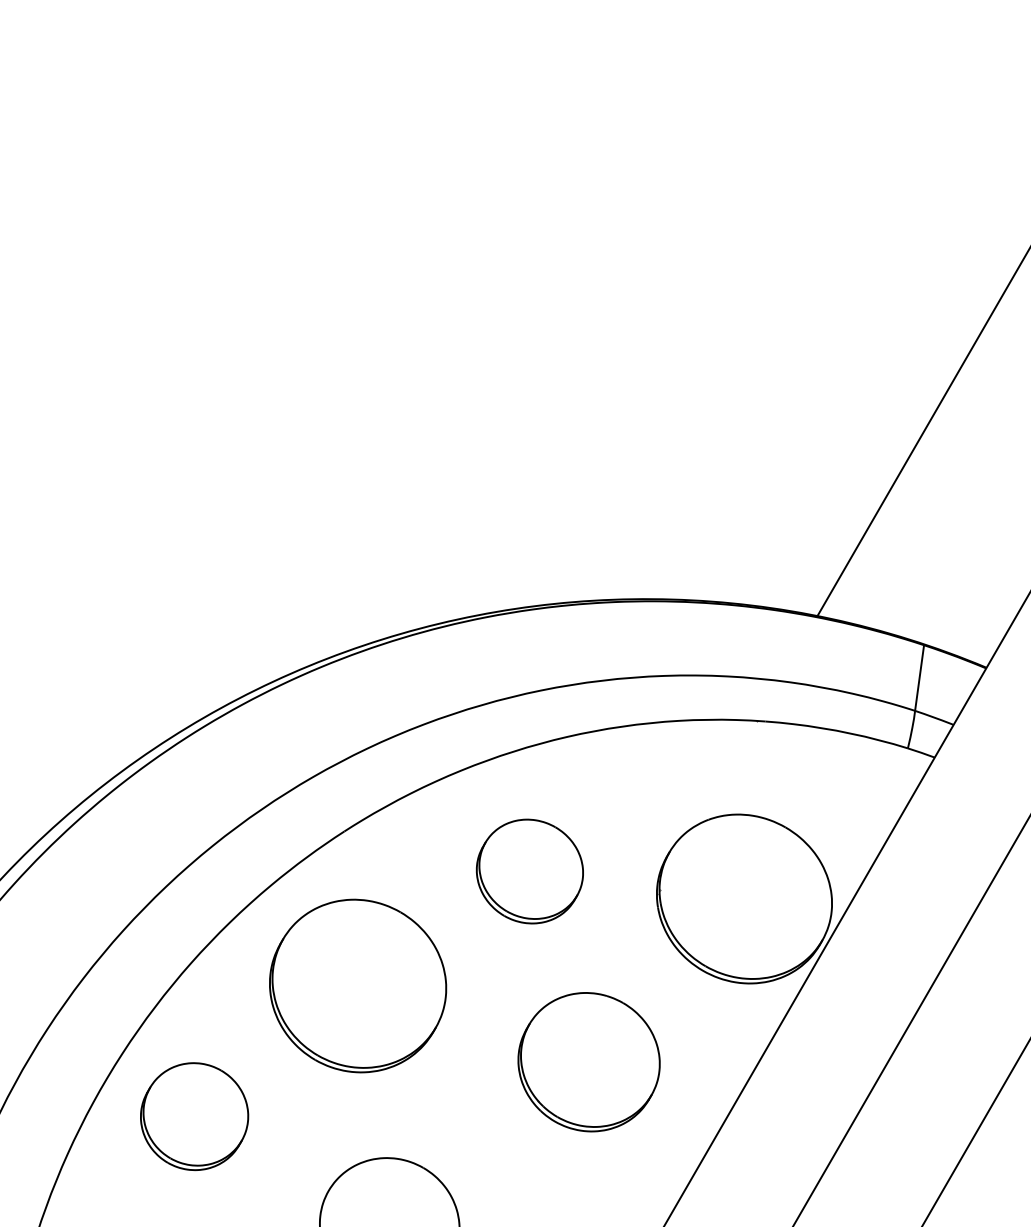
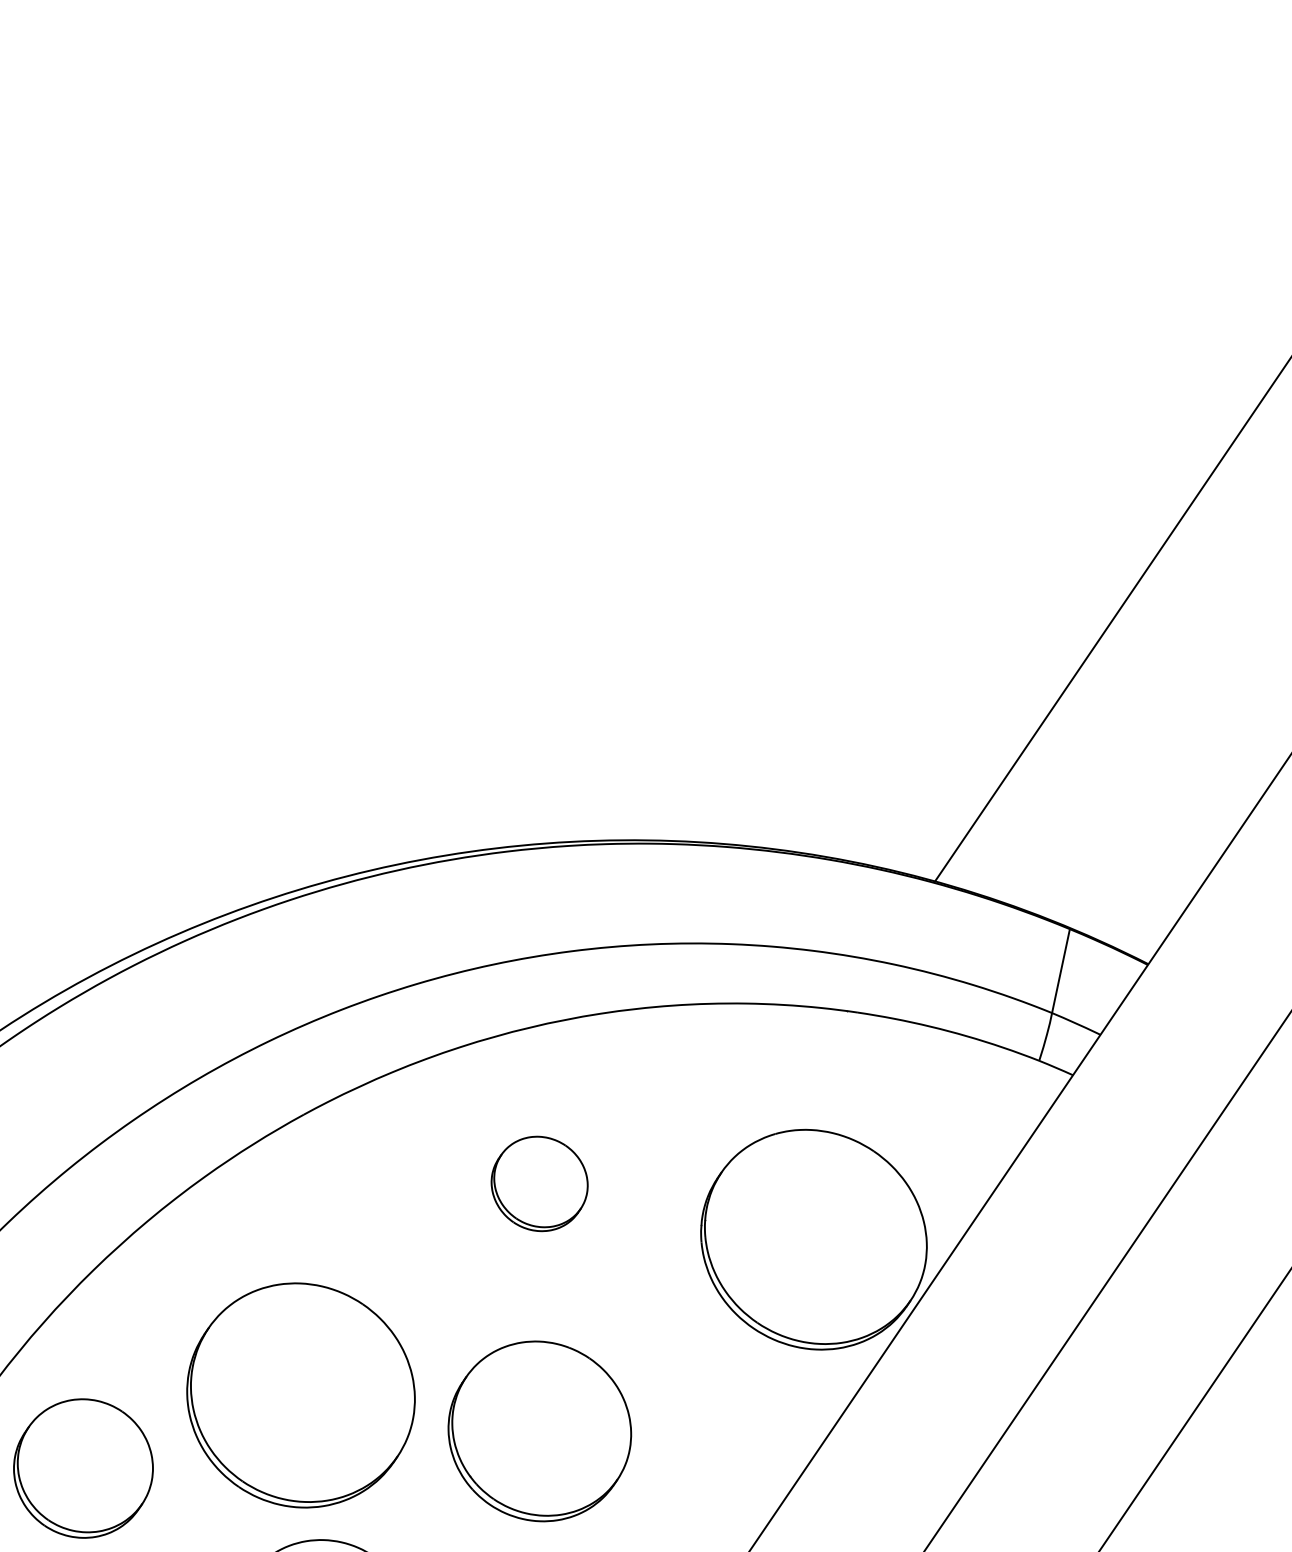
part: (529, 871) -> (539, 1183), size x0.7
part: (358, 985) -> (301, 1394), moved
part: (588, 1062) -> (539, 1431), moved

